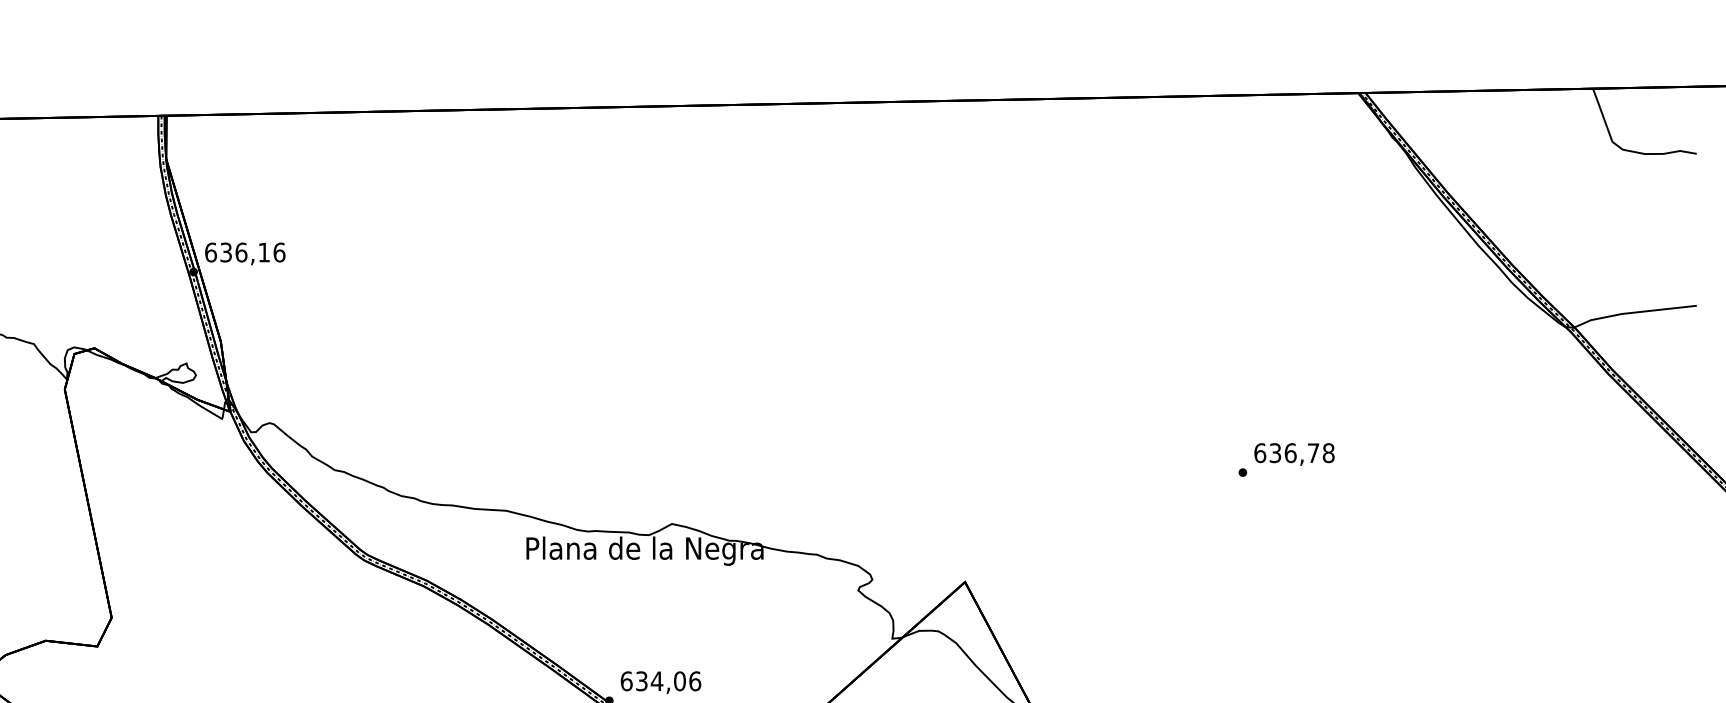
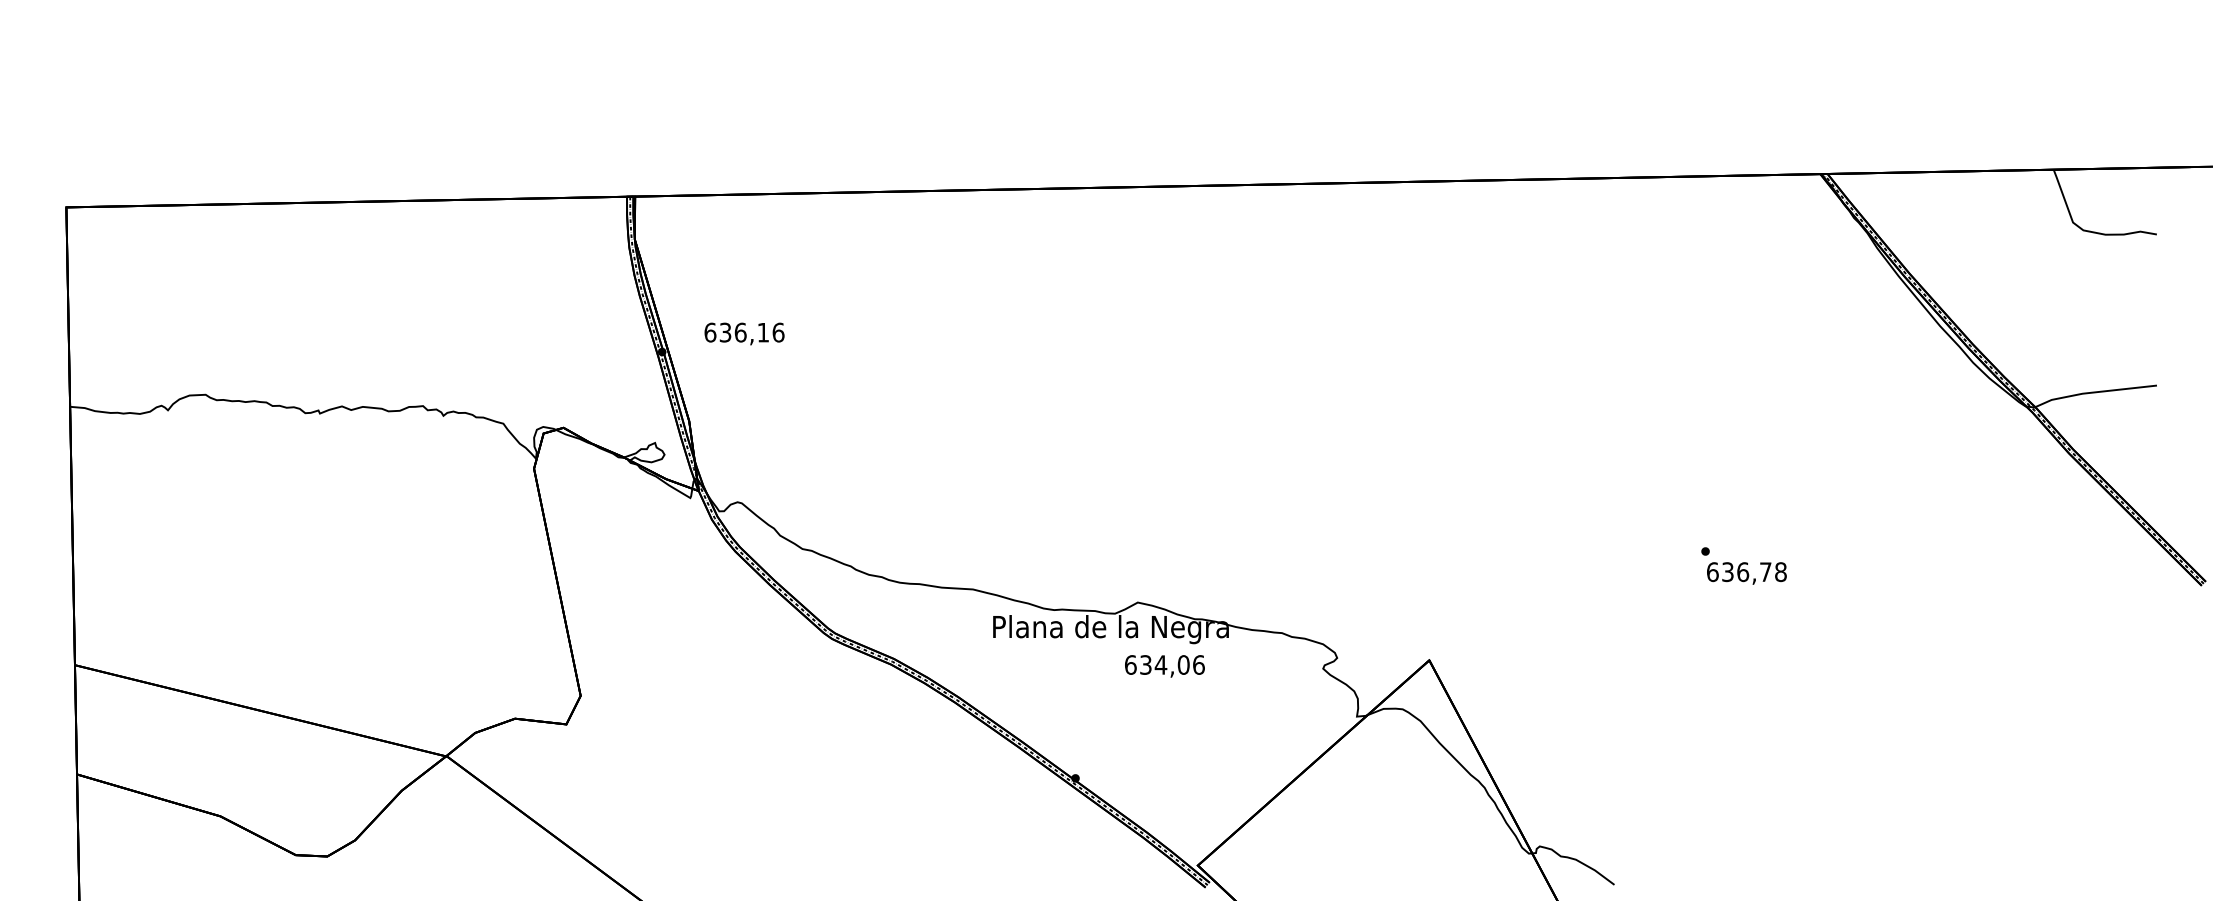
text: (245, 253) -> (744, 333), moved
text: (1294, 454) -> (1746, 573), moved
text: (660, 682) -> (1164, 666), moved

